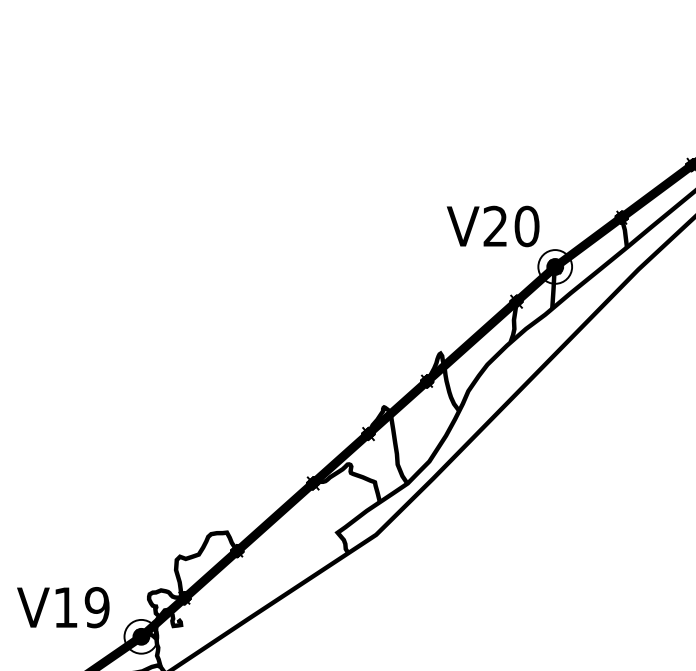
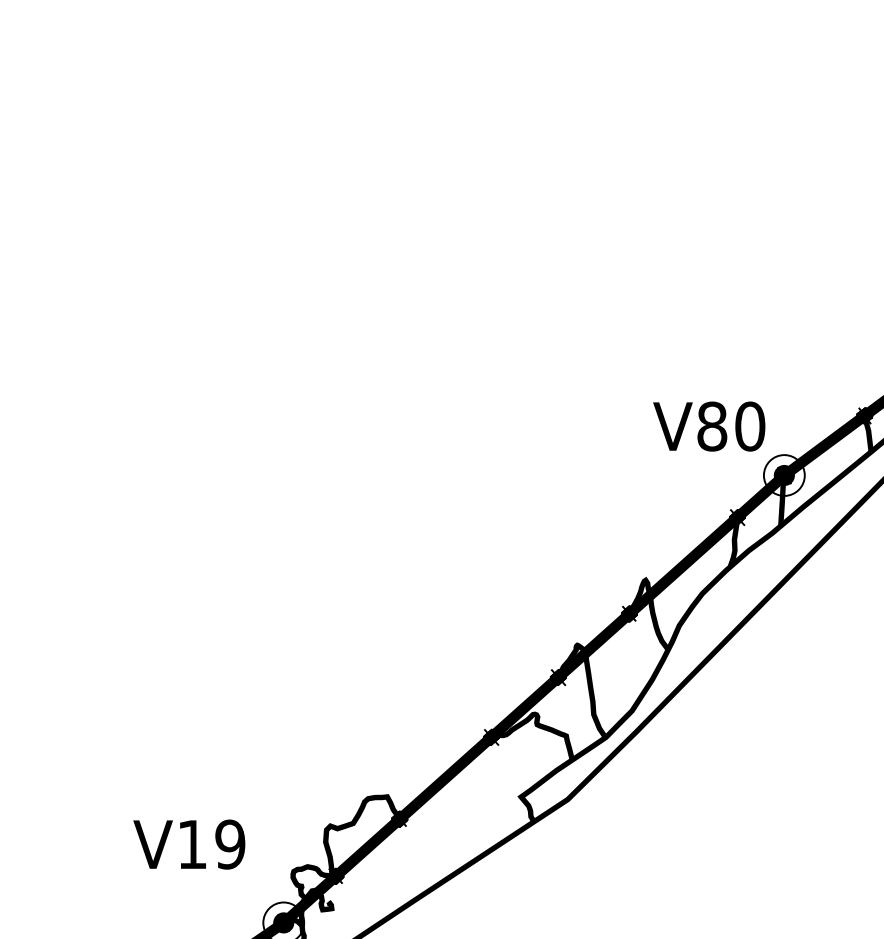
text: (495, 226) -> (712, 426), V20 -> V80
text: (63, 607) -> (189, 844), moved

